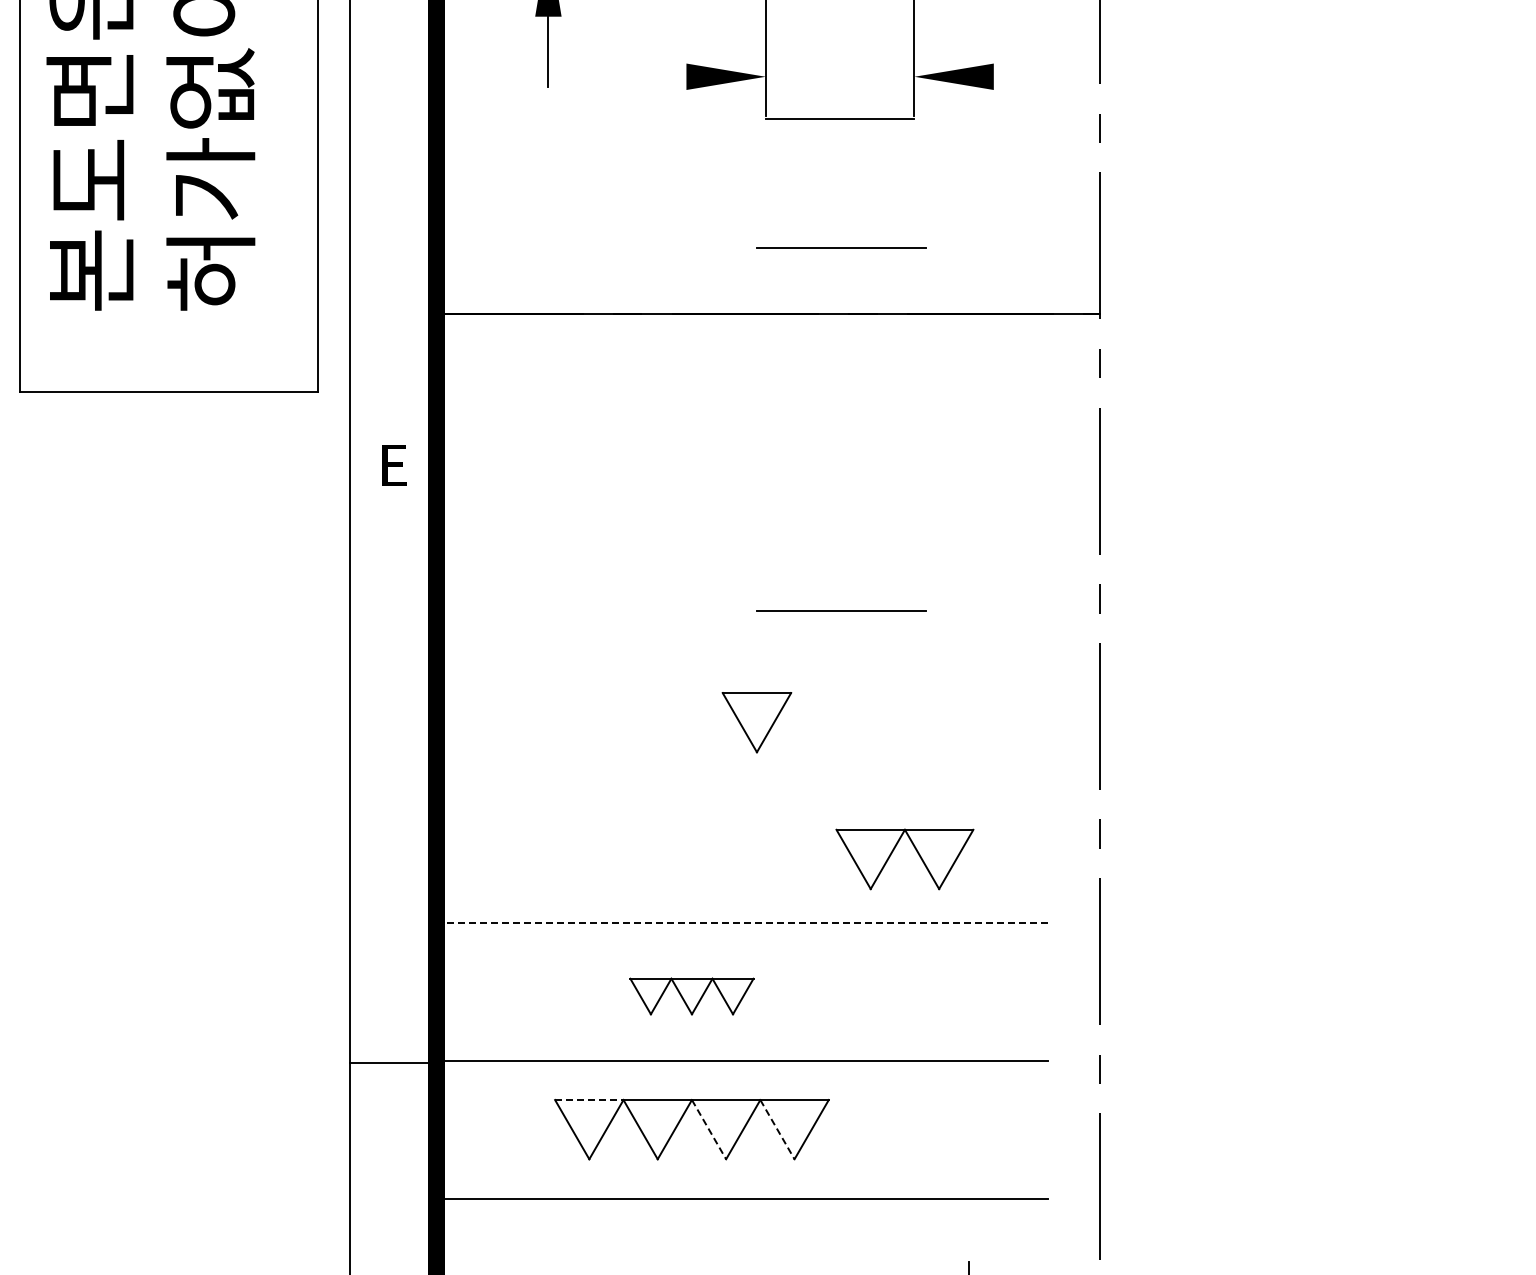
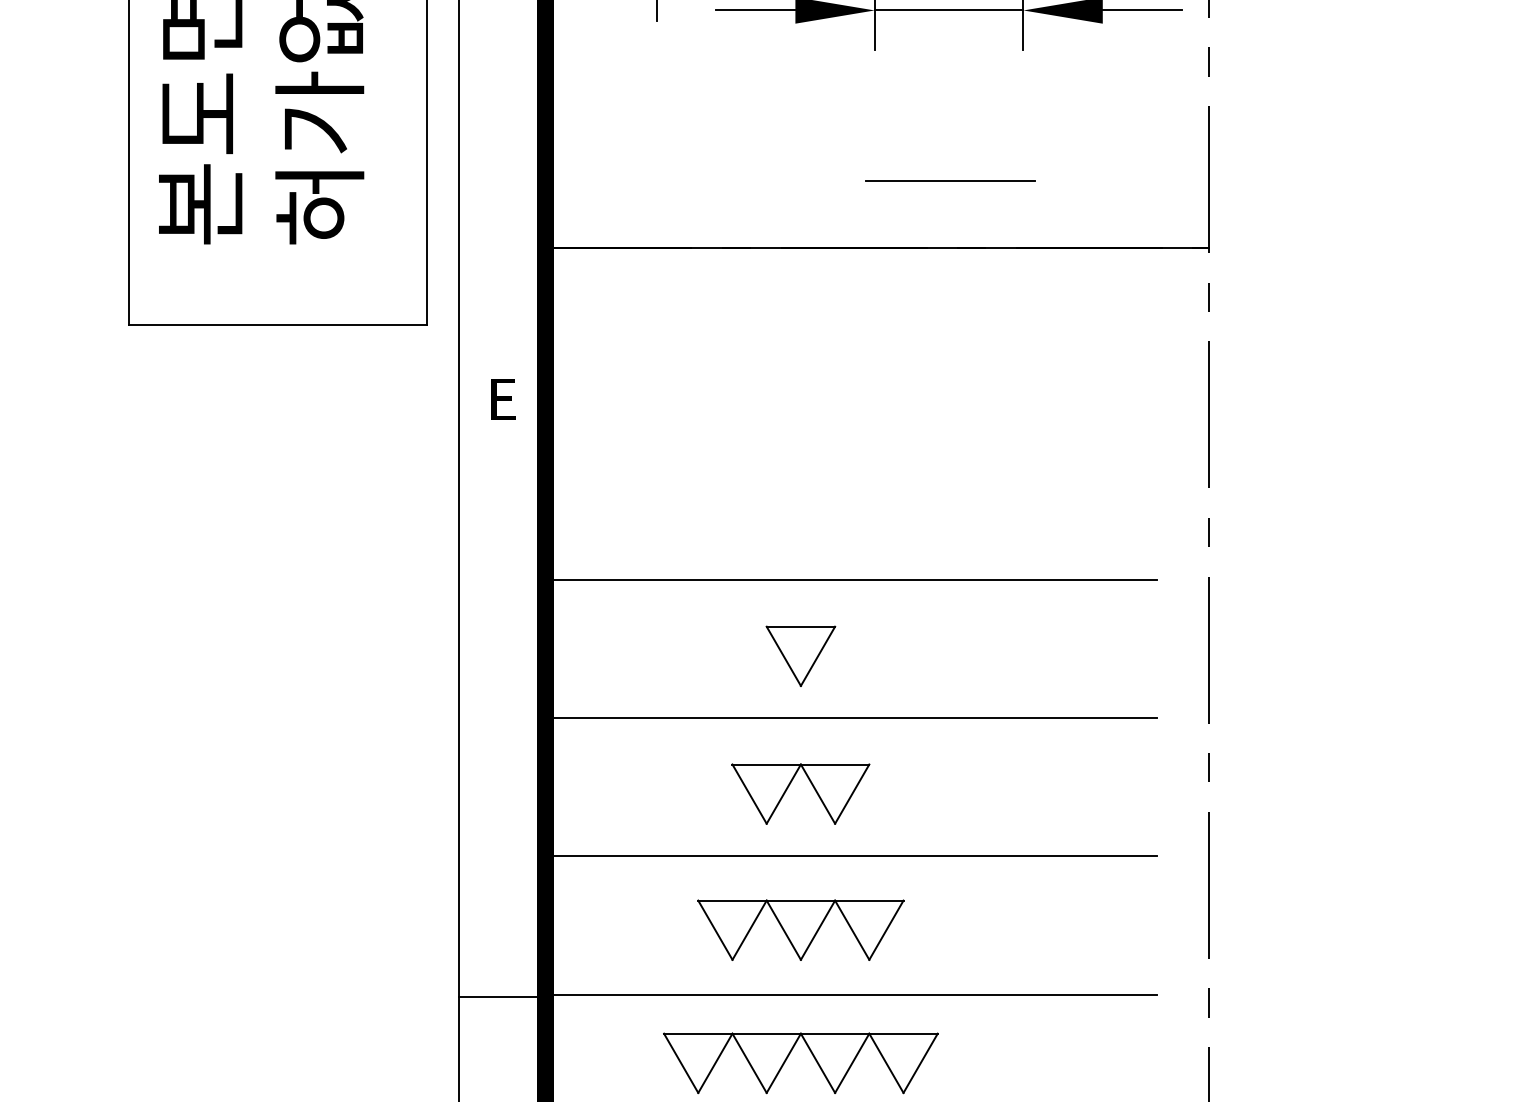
line: (646, 76) -> (755, 10), added
line: (1033, 76) -> (1142, 10), added
line: (839, 118) -> (948, 10), moved
line: (841, 610) -> (950, 544), removed
line: (741, 646) -> (850, 580), added
part: (756, 722) -> (800, 656), moved
line: (741, 784) -> (850, 718), added
part: (892, 853) -> (788, 788), moved
line: (742, 922) -> (851, 856), dashed -> solid
part: (691, 996) -> (800, 930), size x1.67
line: (589, 1100) -> (698, 1034), dashed -> solid
line: (709, 1130) -> (818, 1064), dashed -> solid
line: (777, 1130) -> (886, 1064), dashed -> solid

